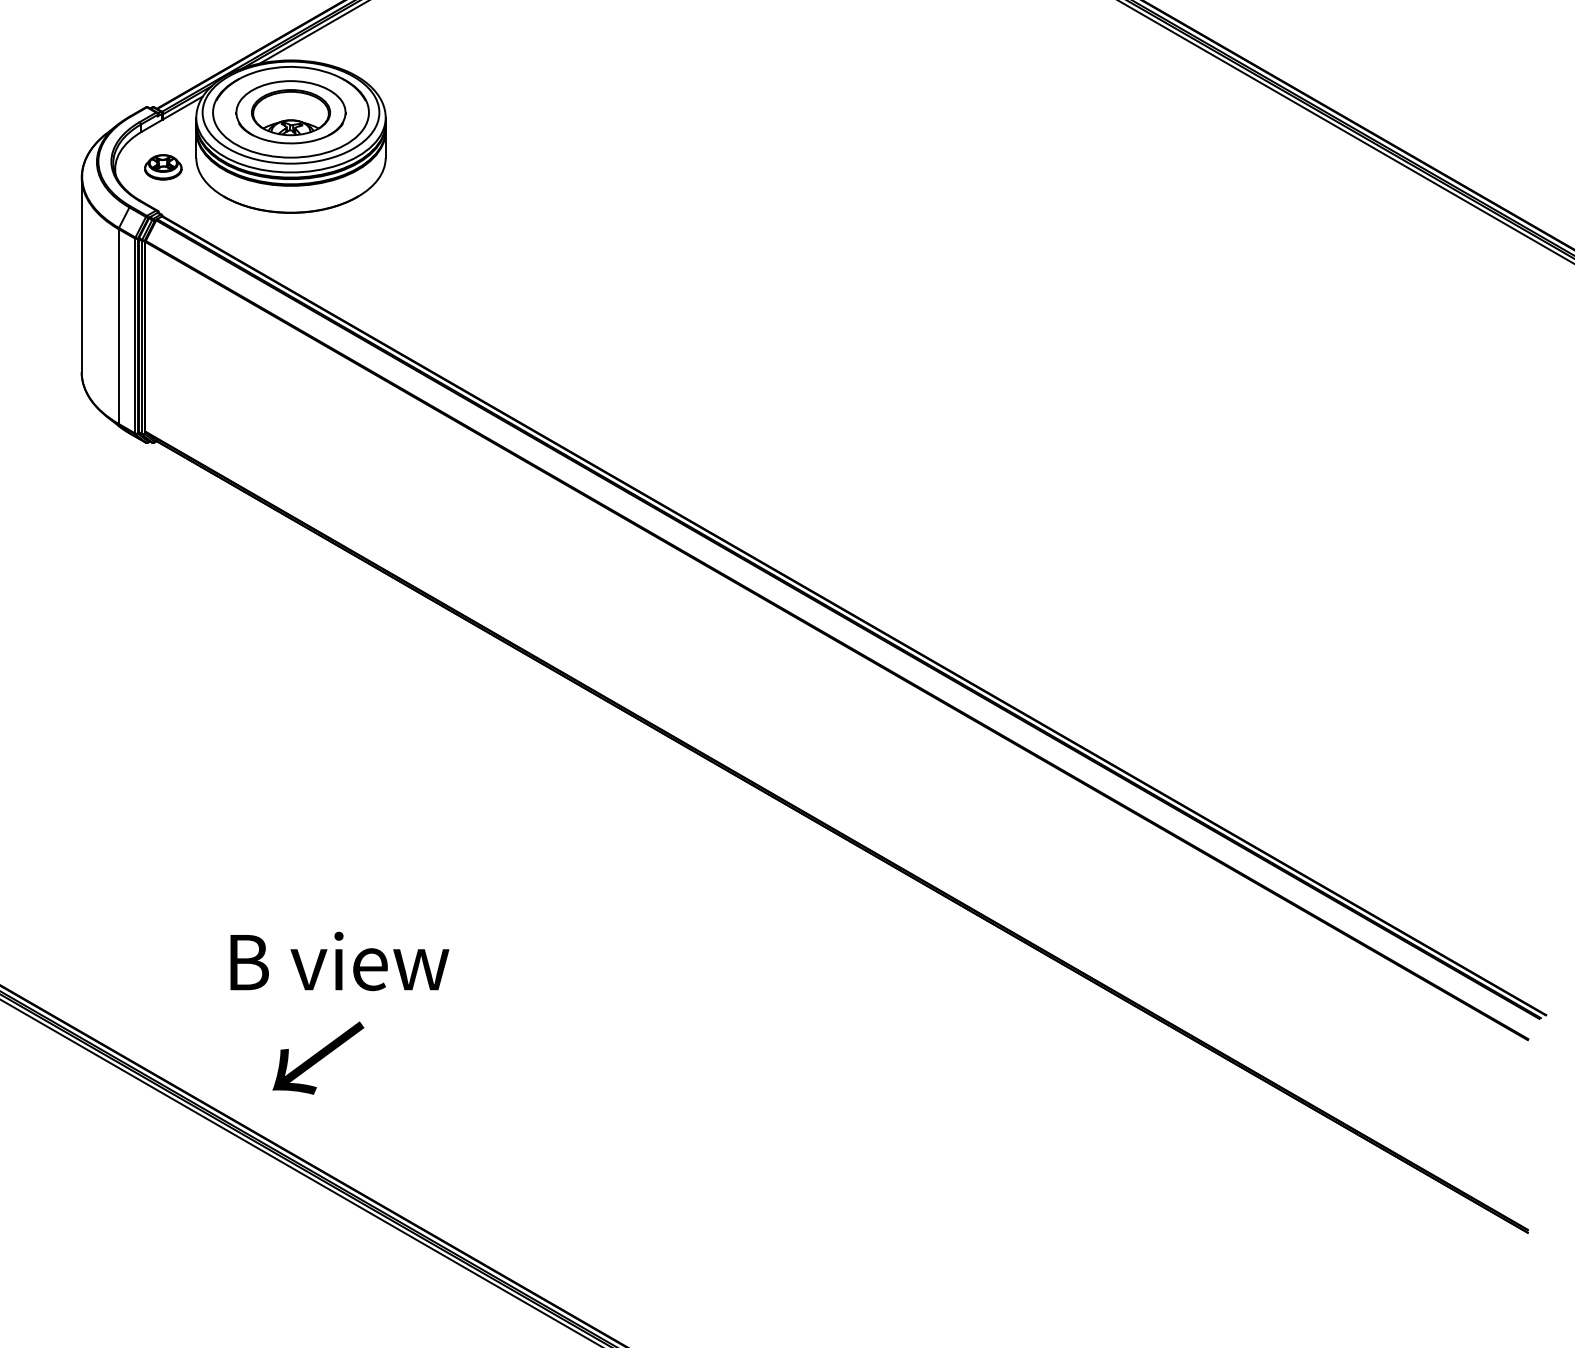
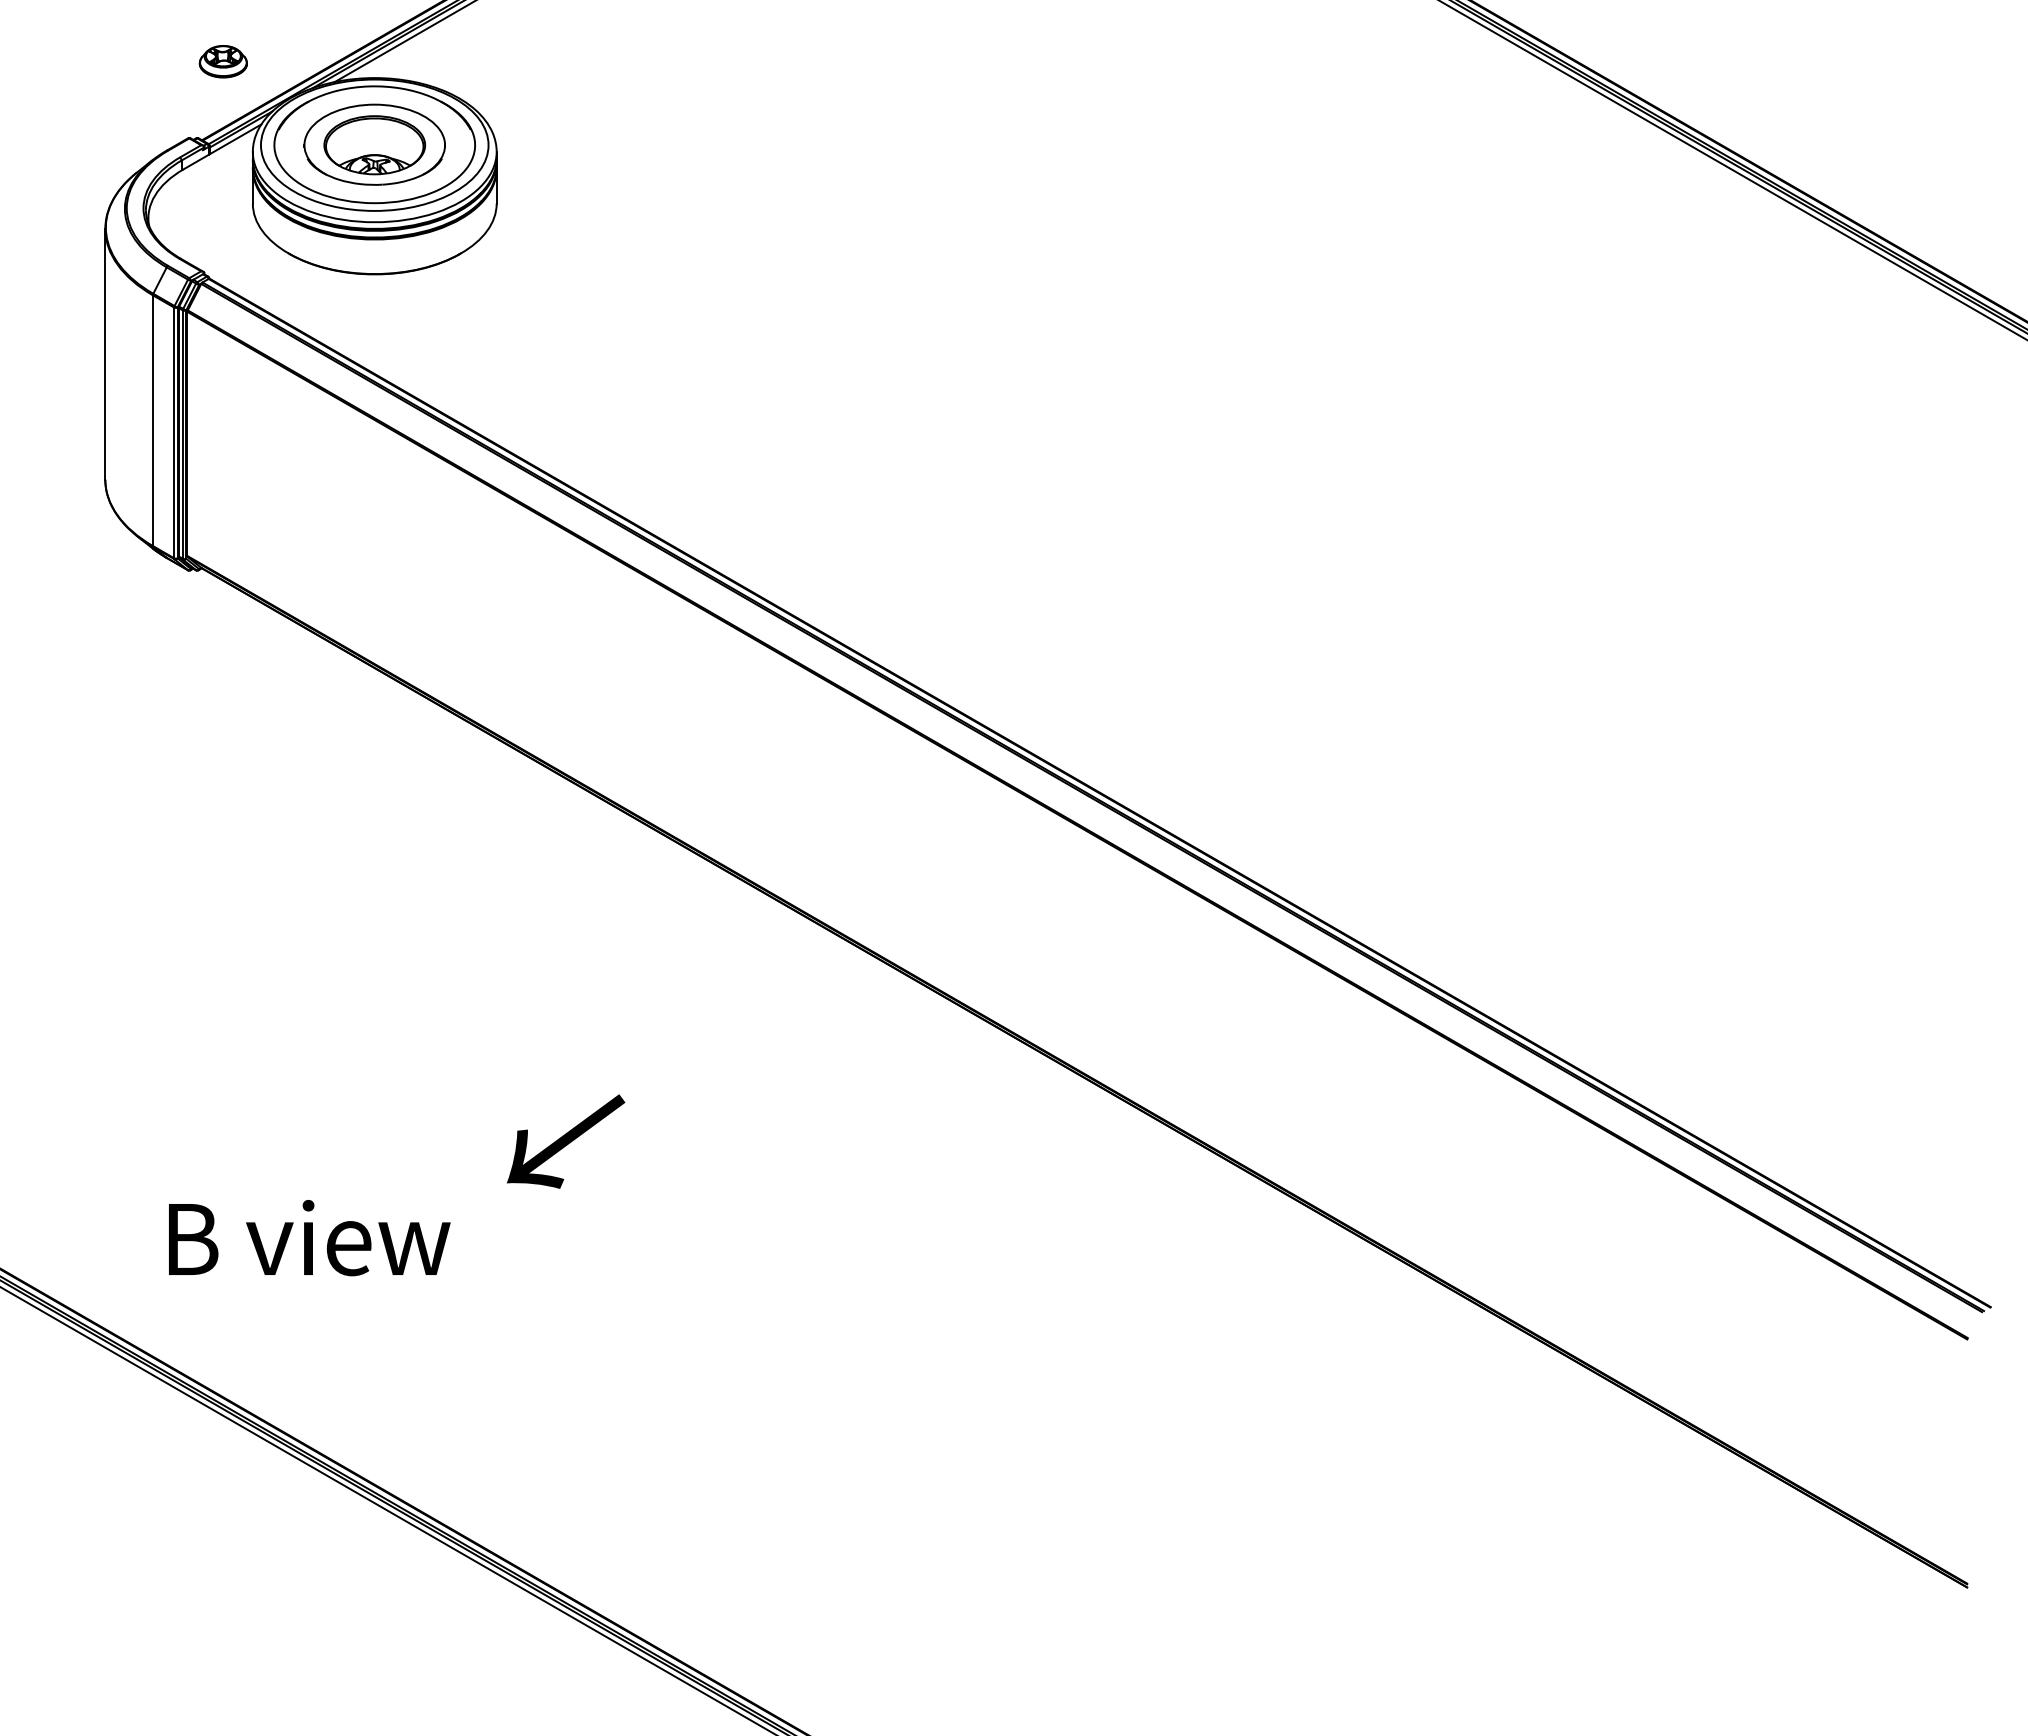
part: (162, 167) -> (222, 61), moved
text: (339, 961) -> (309, 1238), moved
text: (318, 1058) -> (566, 1141), moved

